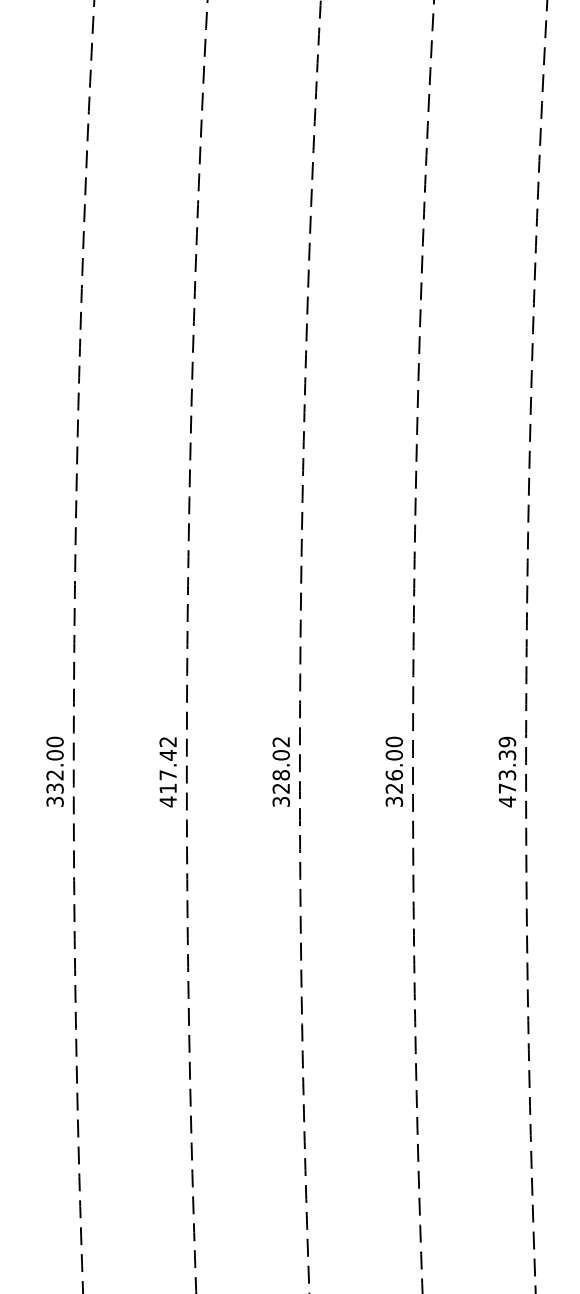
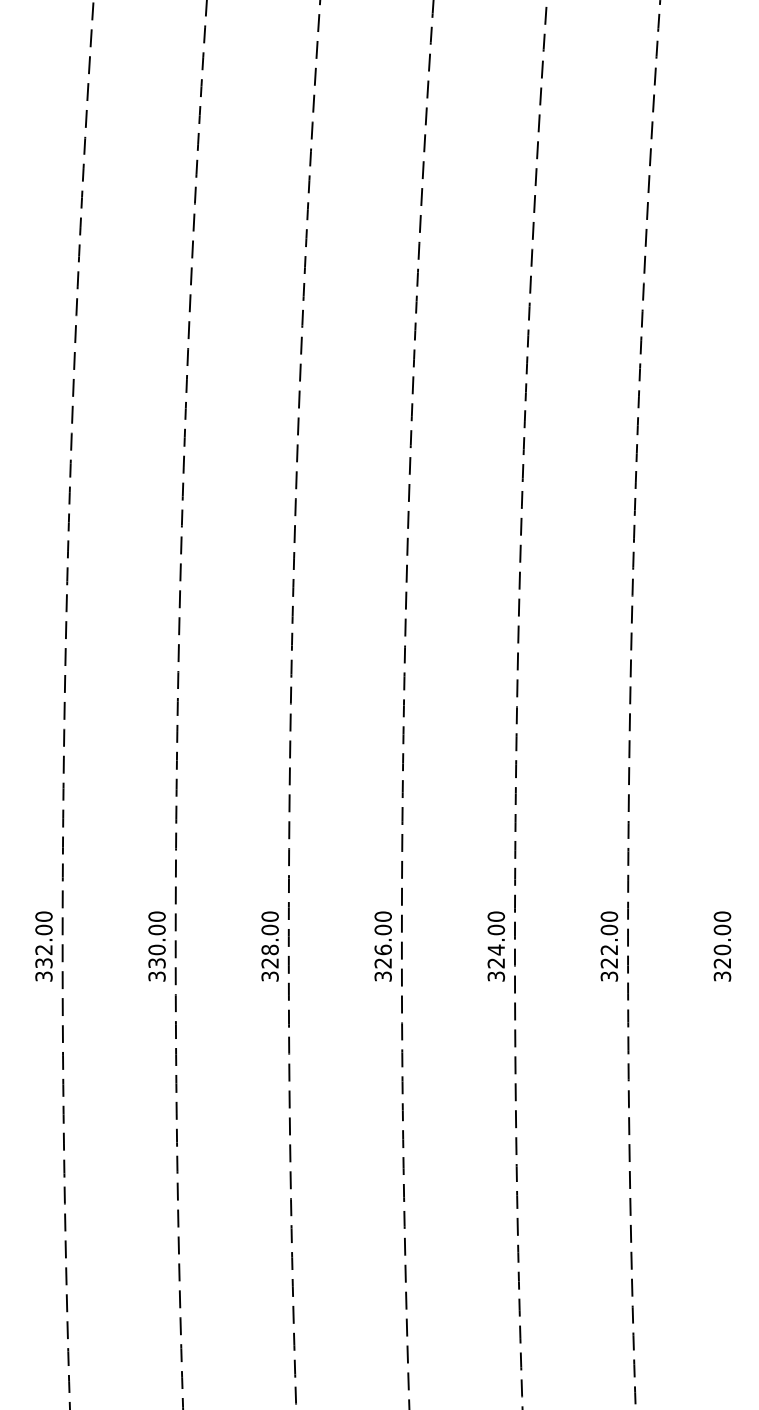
text: (280, 741) -> (269, 916), 328.02 -> 328.00
text: (167, 771) -> (156, 946), 417.42 -> 330.00
text: (507, 771) -> (496, 946), 473.39 -> 324.00

